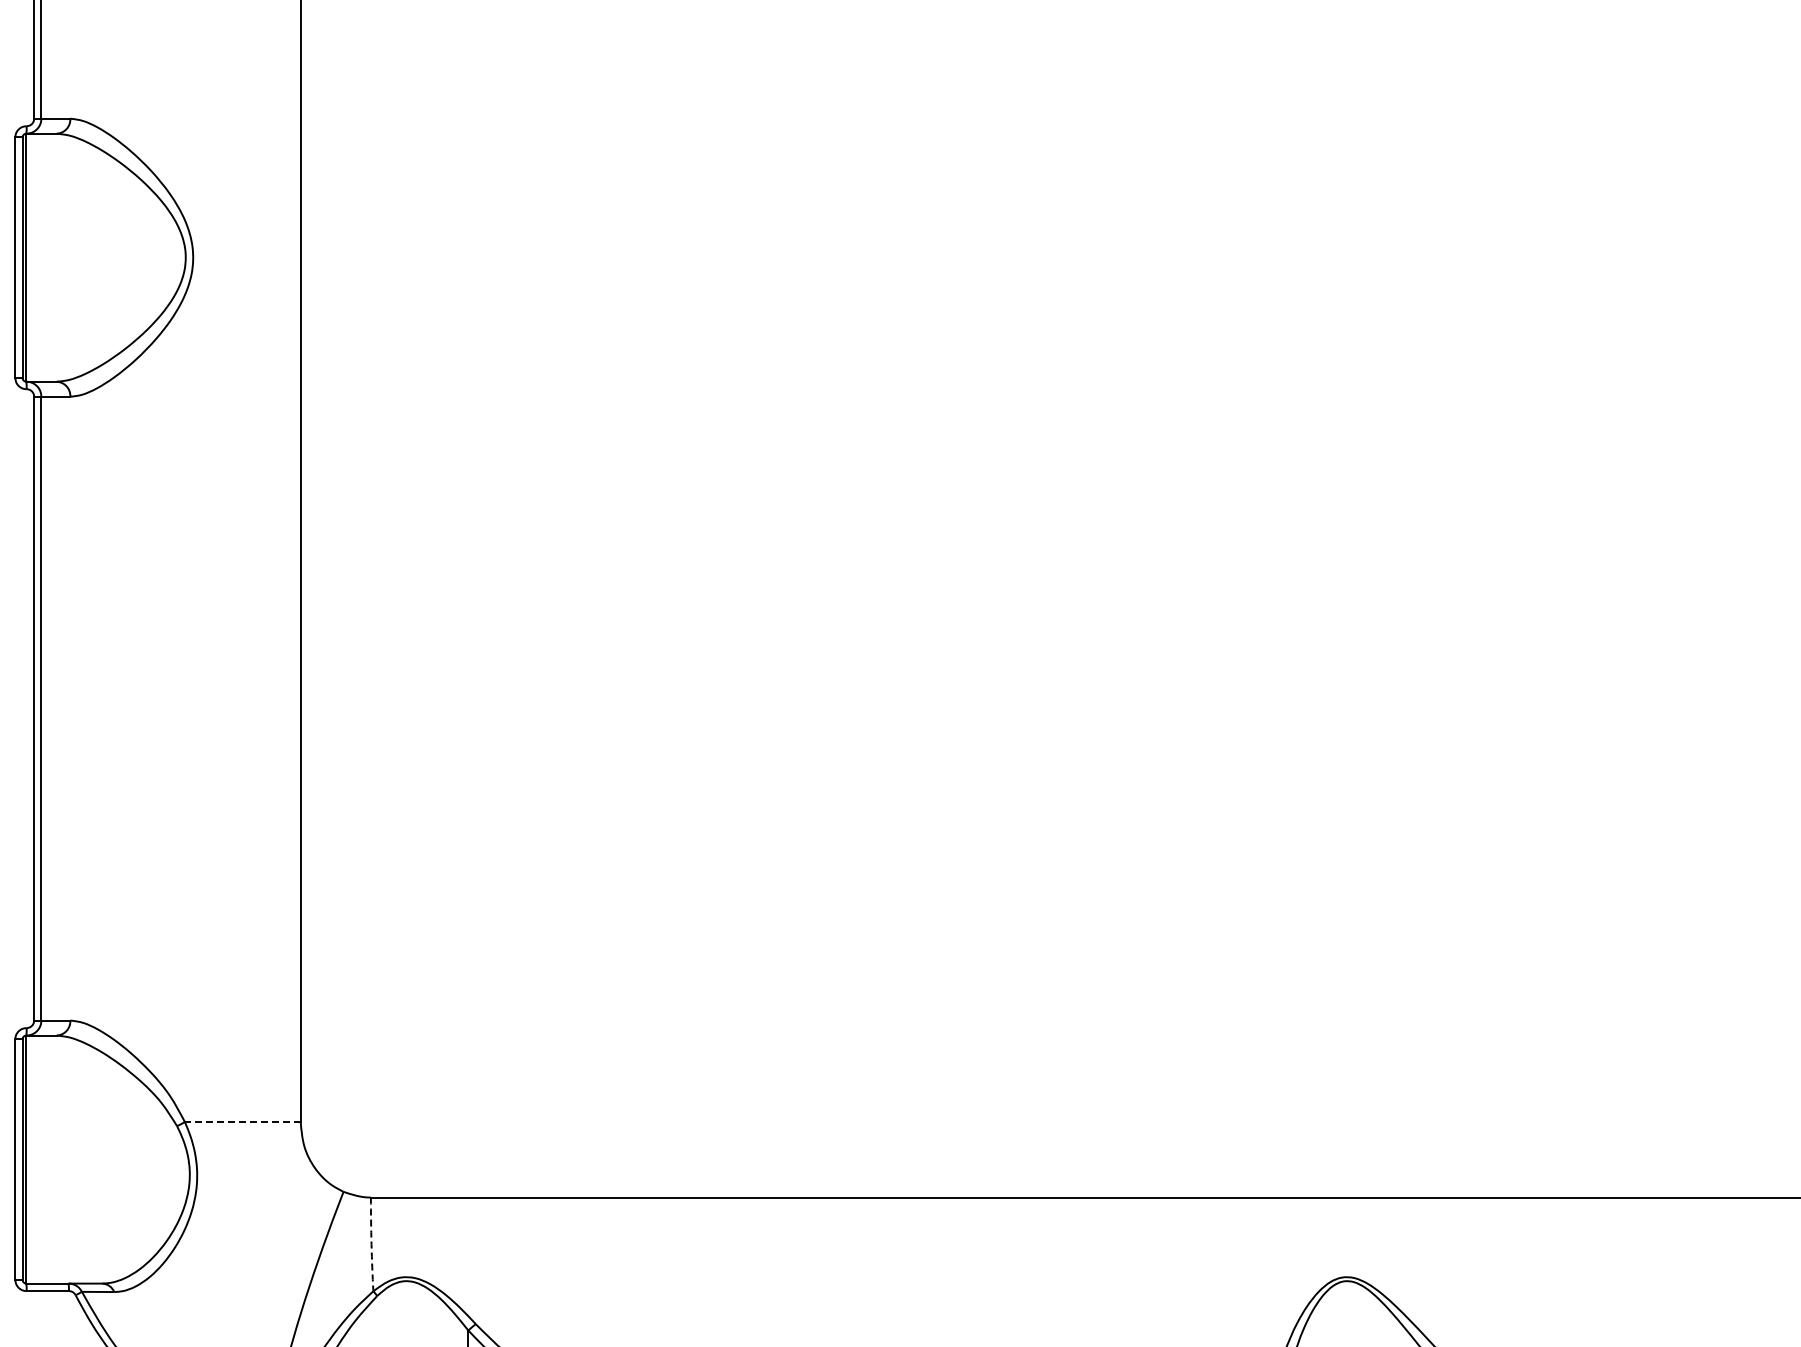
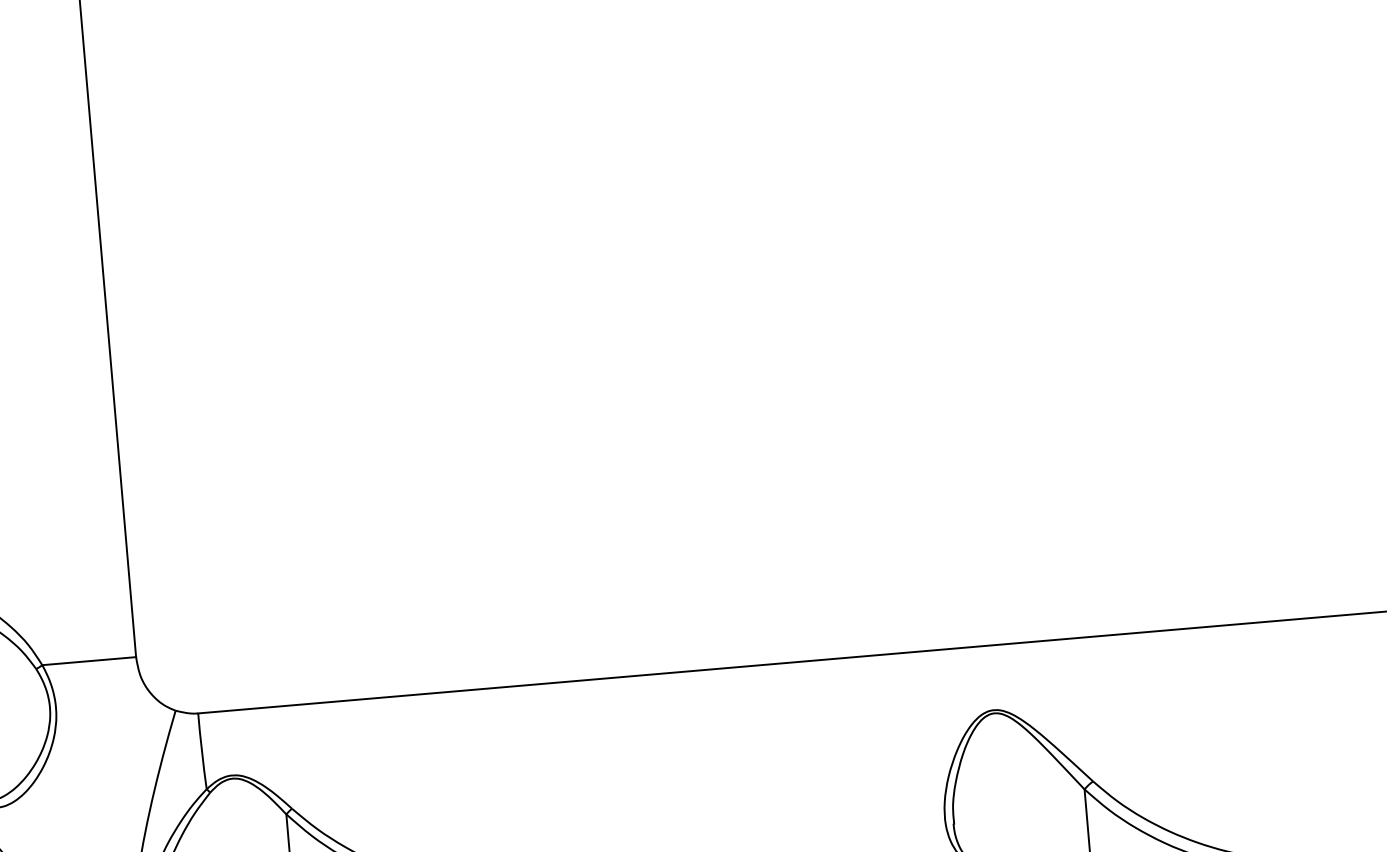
line: (242, 1122) -> (89, 661), dashed -> solid
arc: (371, 1244) -> (201, 751), dashed -> solid

